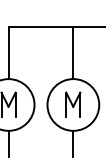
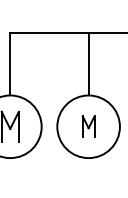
part: (73, 104) -> (88, 126), size x0.7
line: (8, 143) -> (10, 173), removed
line: (73, 143) -> (88, 173), removed

